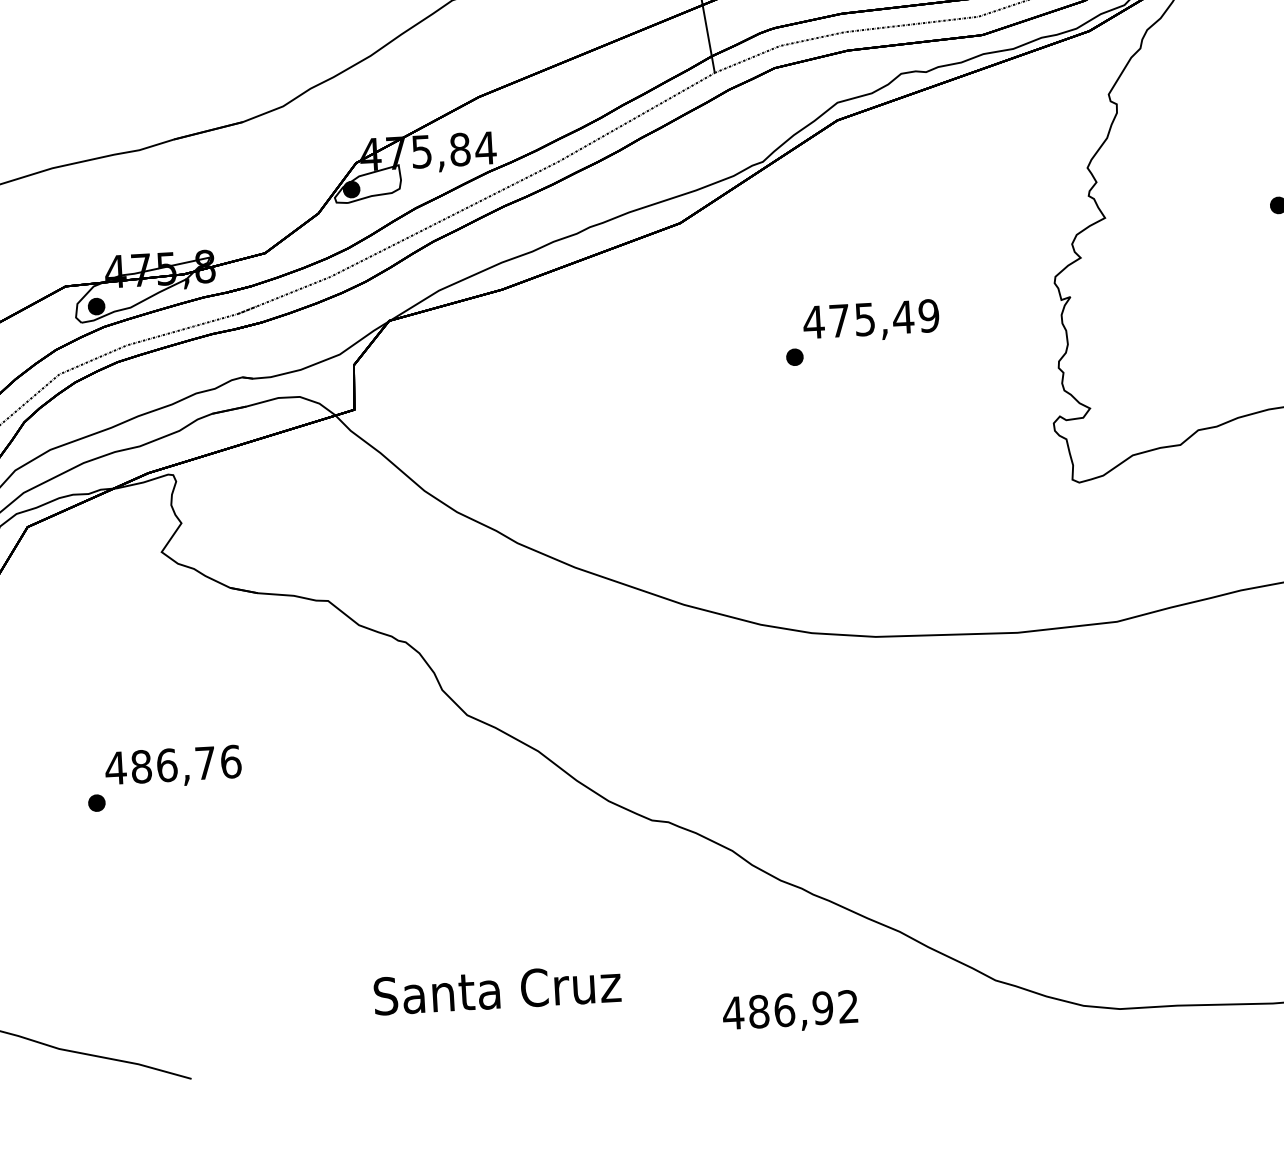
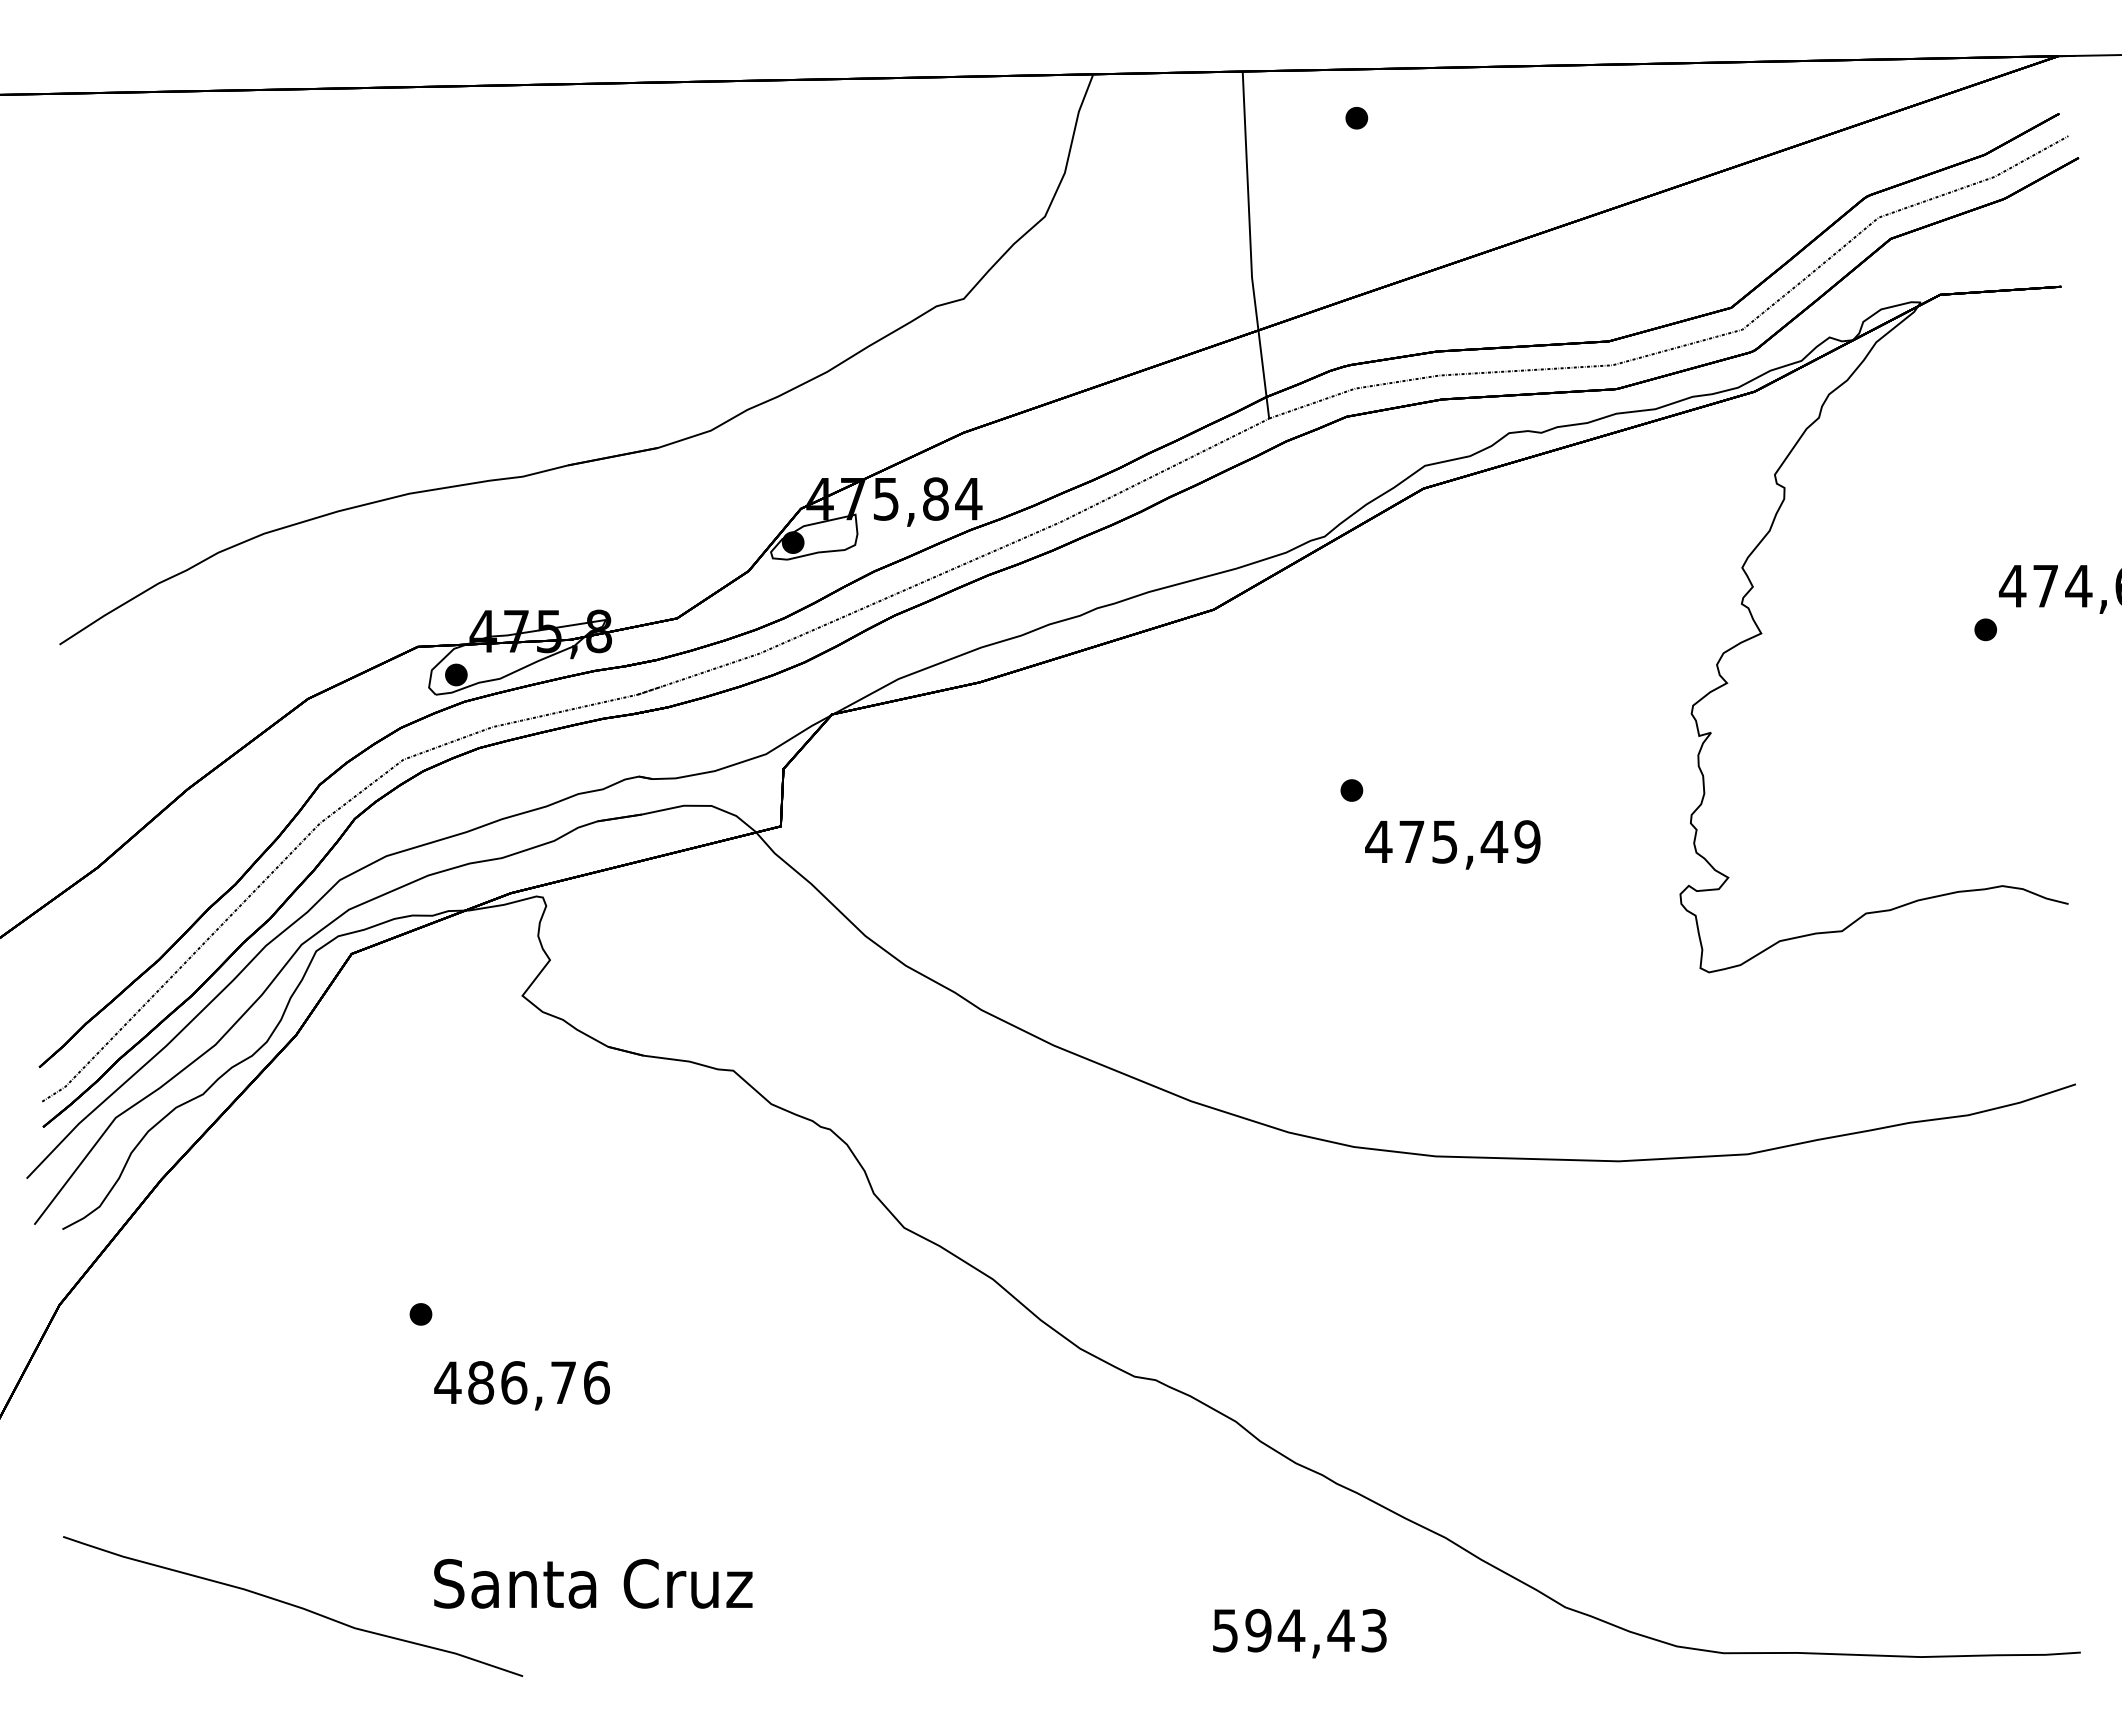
text: (871, 321) -> (1452, 844), moved
text: (172, 767) -> (521, 1385), moved
text: (497, 989) -> (593, 1583), moved
text: (789, 1009) -> (1298, 1630), 486,92 -> 594,43

